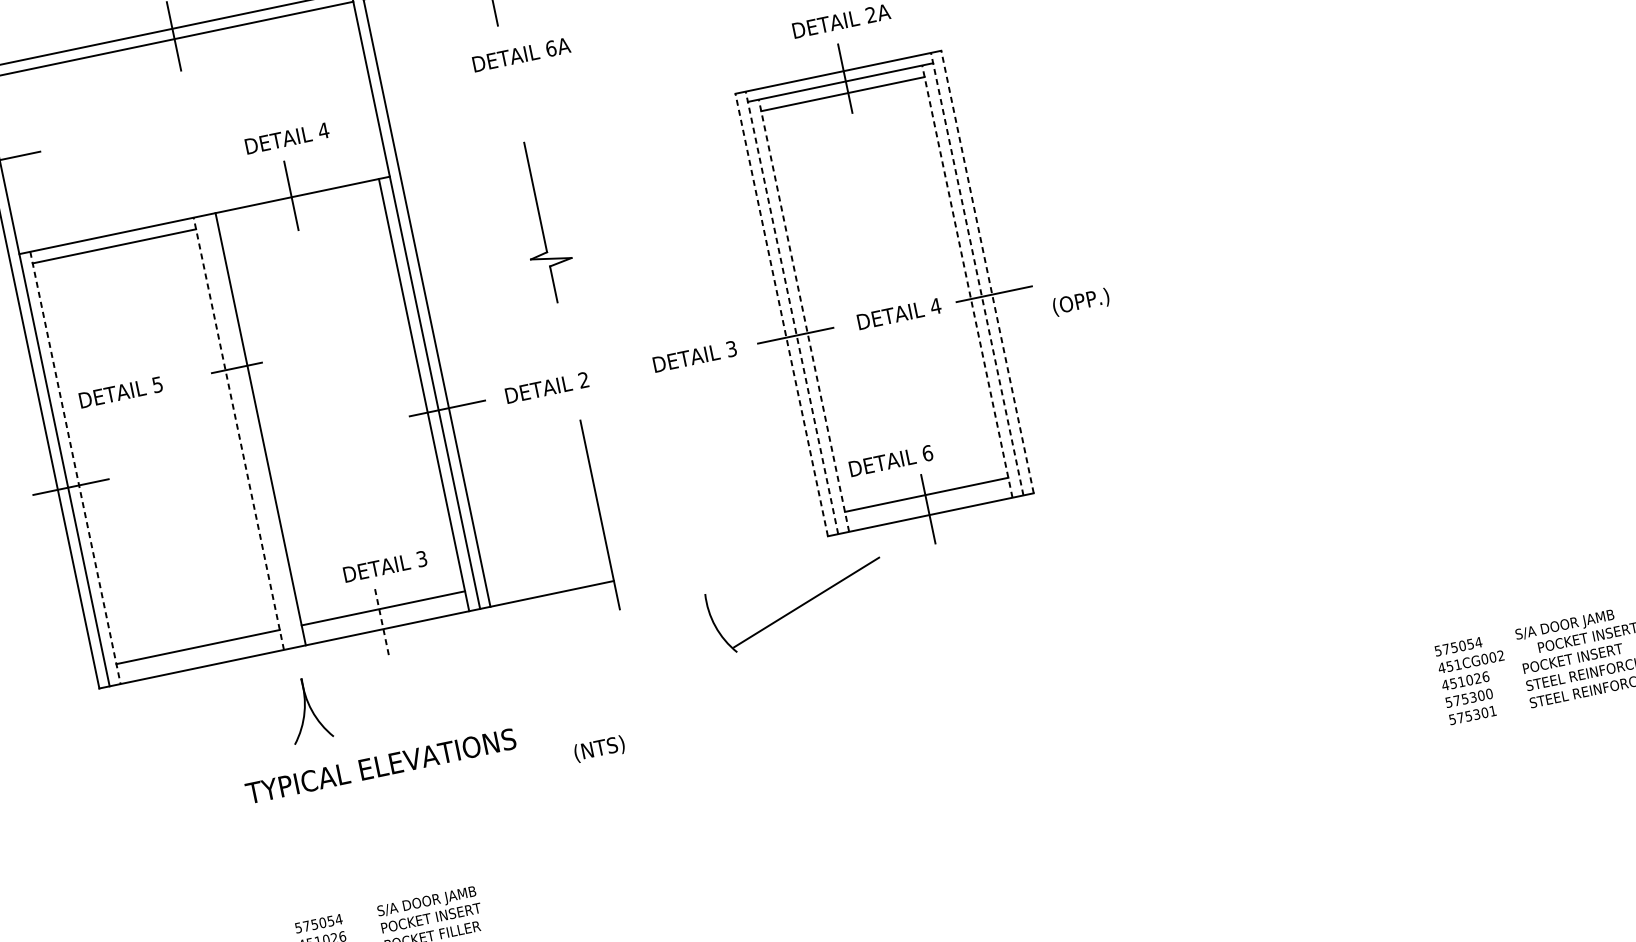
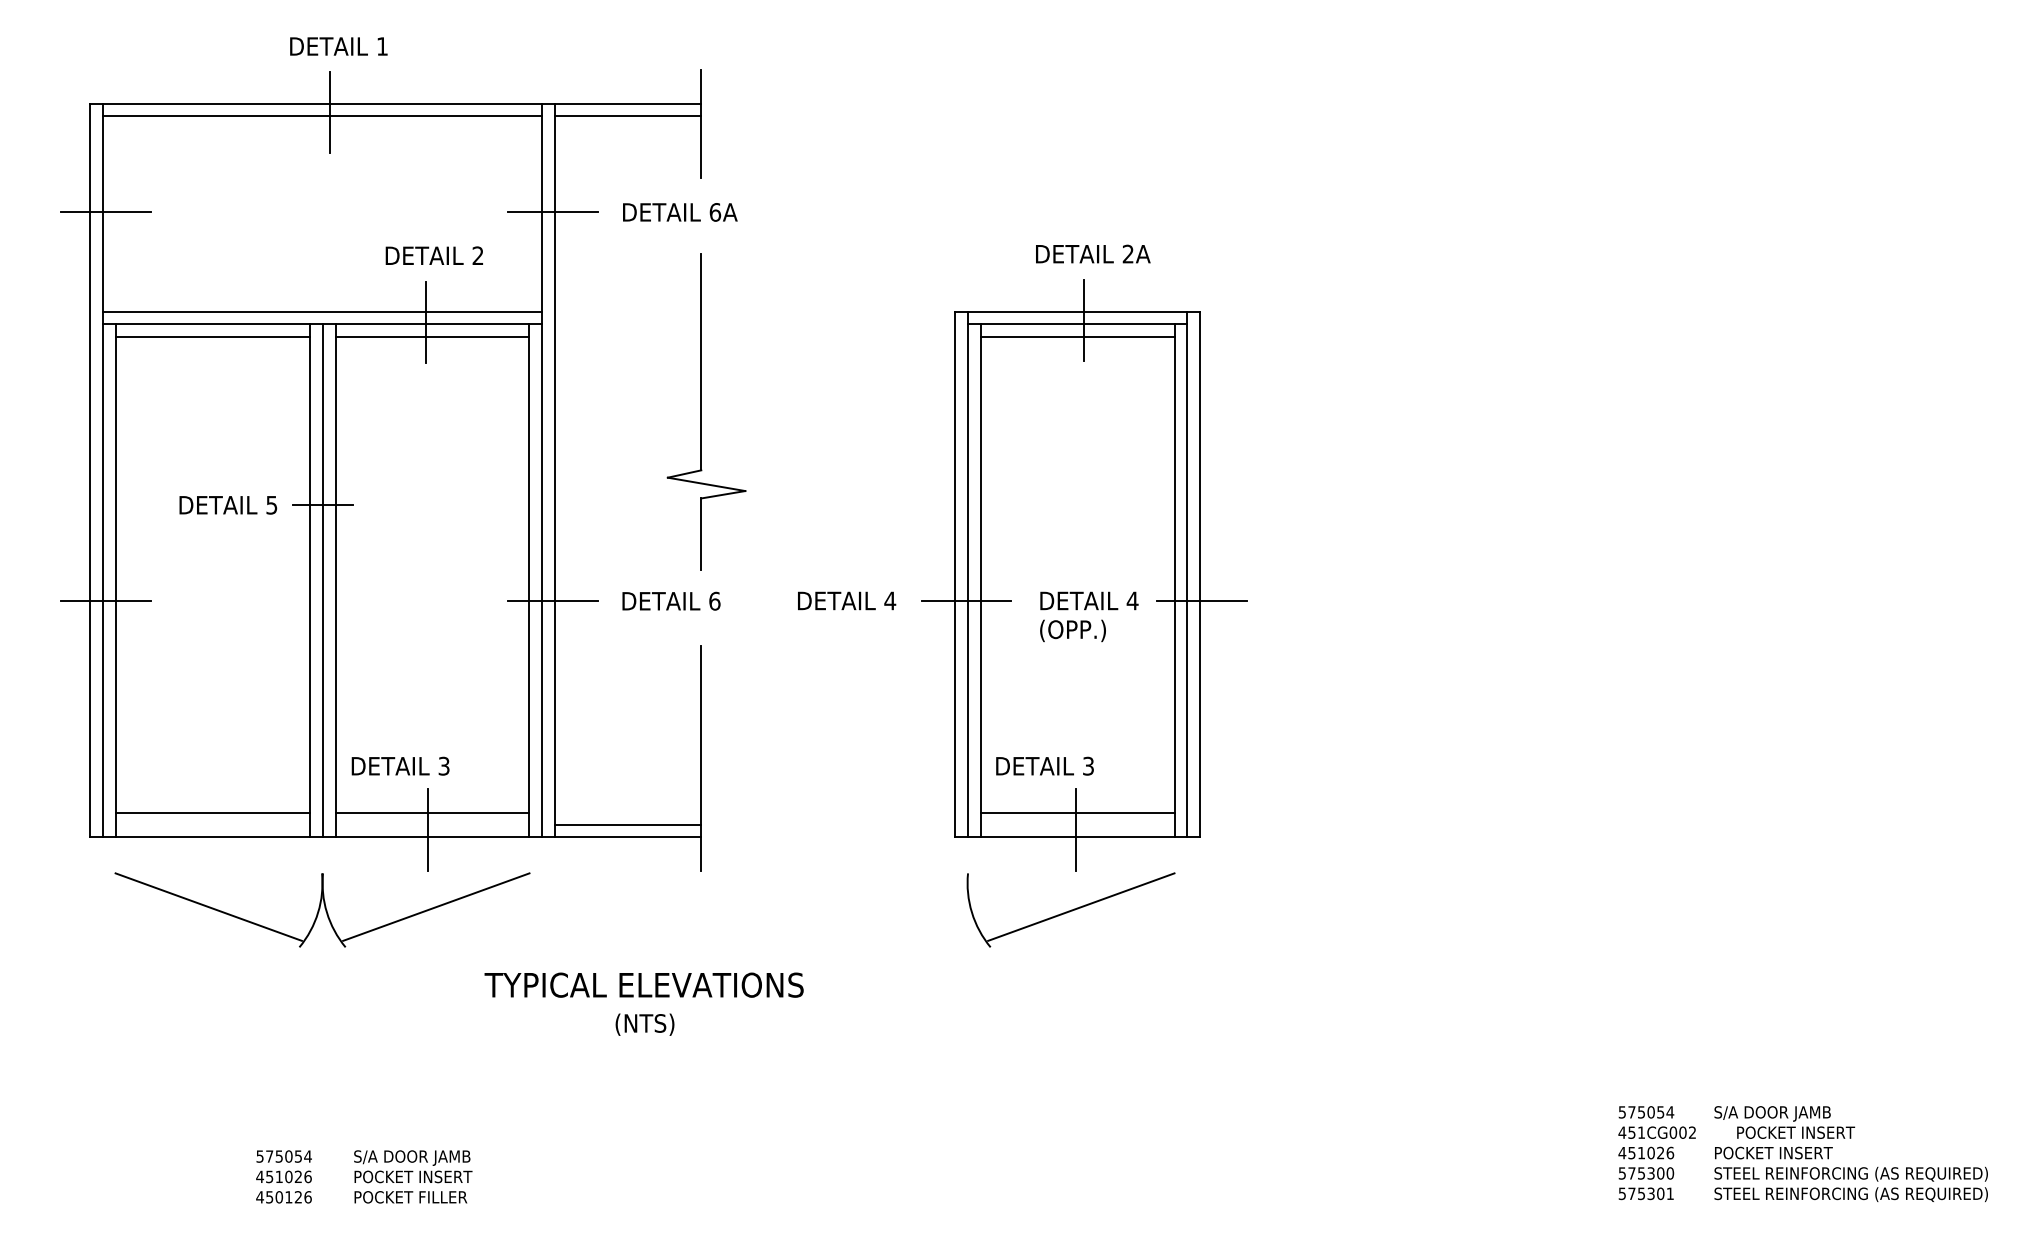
text: (521, 54) -> (680, 212), moved
line: (378, 81) -> (552, 212), added
text: (323, 130) -> (477, 255), 4 -> 2
line: (202, 205) -> (322, 311), added
line: (299, 207) -> (432, 337), added
part: (543, 221) -> (706, 411), size x1.67
line: (987, 272) -> (1199, 574), dashed -> solid
line: (977, 274) -> (1187, 574), dashed -> solid
line: (967, 281) -> (1174, 580), dashed -> solid
text: (1080, 302) -> (1072, 630), moved
line: (792, 313) -> (967, 574), dashed -> solid
line: (781, 315) -> (955, 574), dashed -> solid
line: (804, 315) -> (980, 580), dashed -> solid
text: (731, 348) -> (890, 600), 3 -> 4
text: (583, 379) -> (714, 600), 2 -> 6
text: (121, 392) -> (228, 505), moved
line: (249, 430) -> (322, 579), added
line: (238, 433) -> (309, 580), dashed -> solid
text: (927, 452) -> (1088, 765), 6 -> 3
line: (75, 468) -> (115, 580), dashed -> solid
text: (385, 566) -> (400, 765), moved
line: (549, 583) -> (627, 824), added
part: (797, 606) -> (1070, 909), moved
line: (382, 622) -> (427, 829), dashed -> solid
line: (403, 686) -> (436, 906), added
line: (211, 726) -> (208, 906), added
text: (380, 765) -> (643, 984), moved

